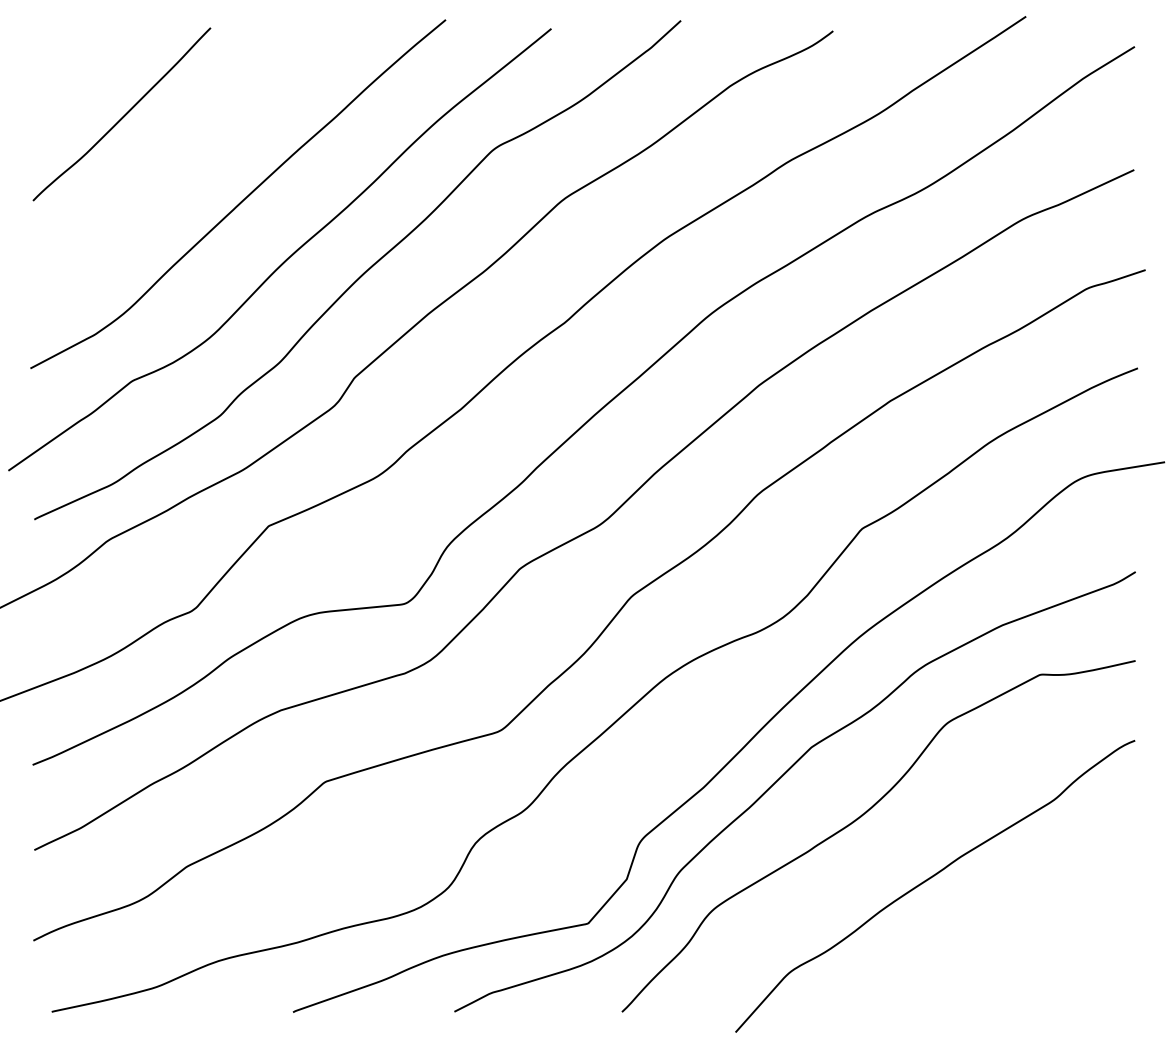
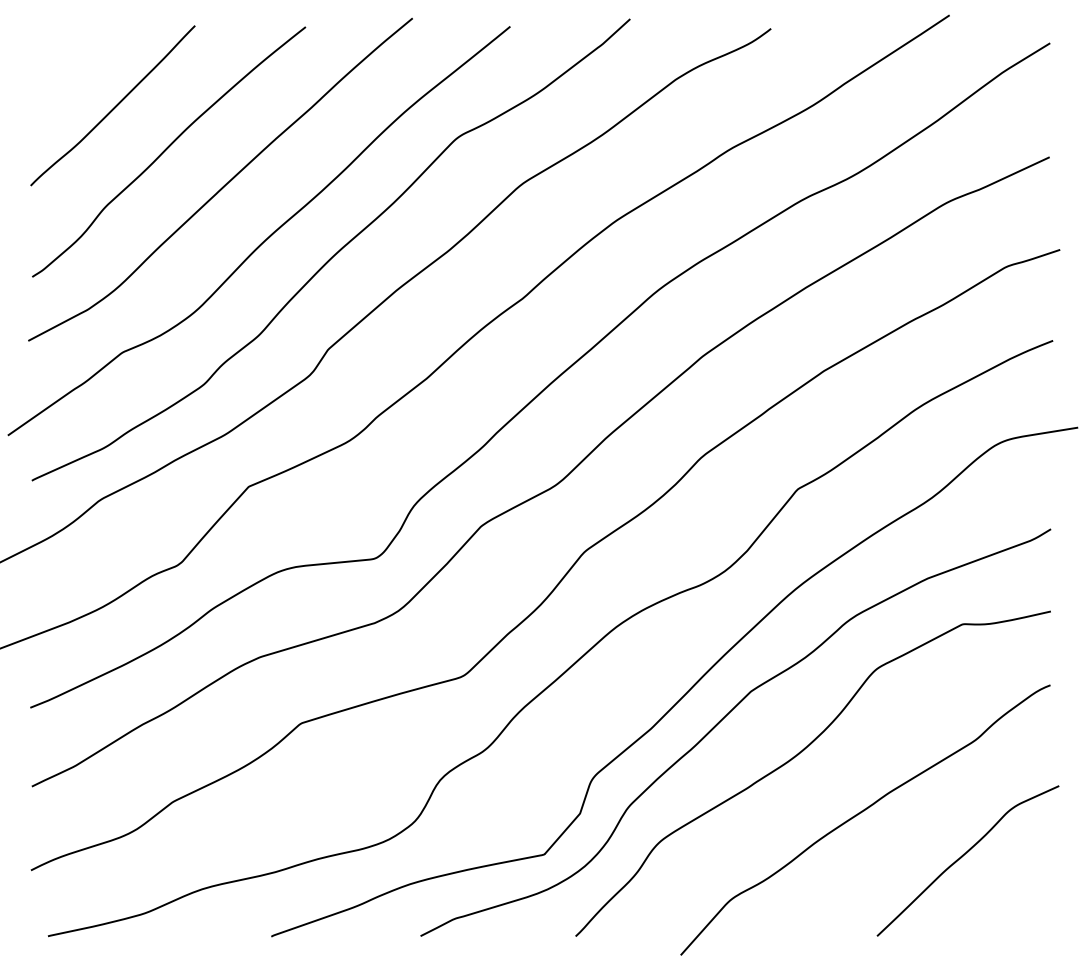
curve: (180, 161) -> (167, 149), added
curve: (1041, 925) -> (963, 856), added

